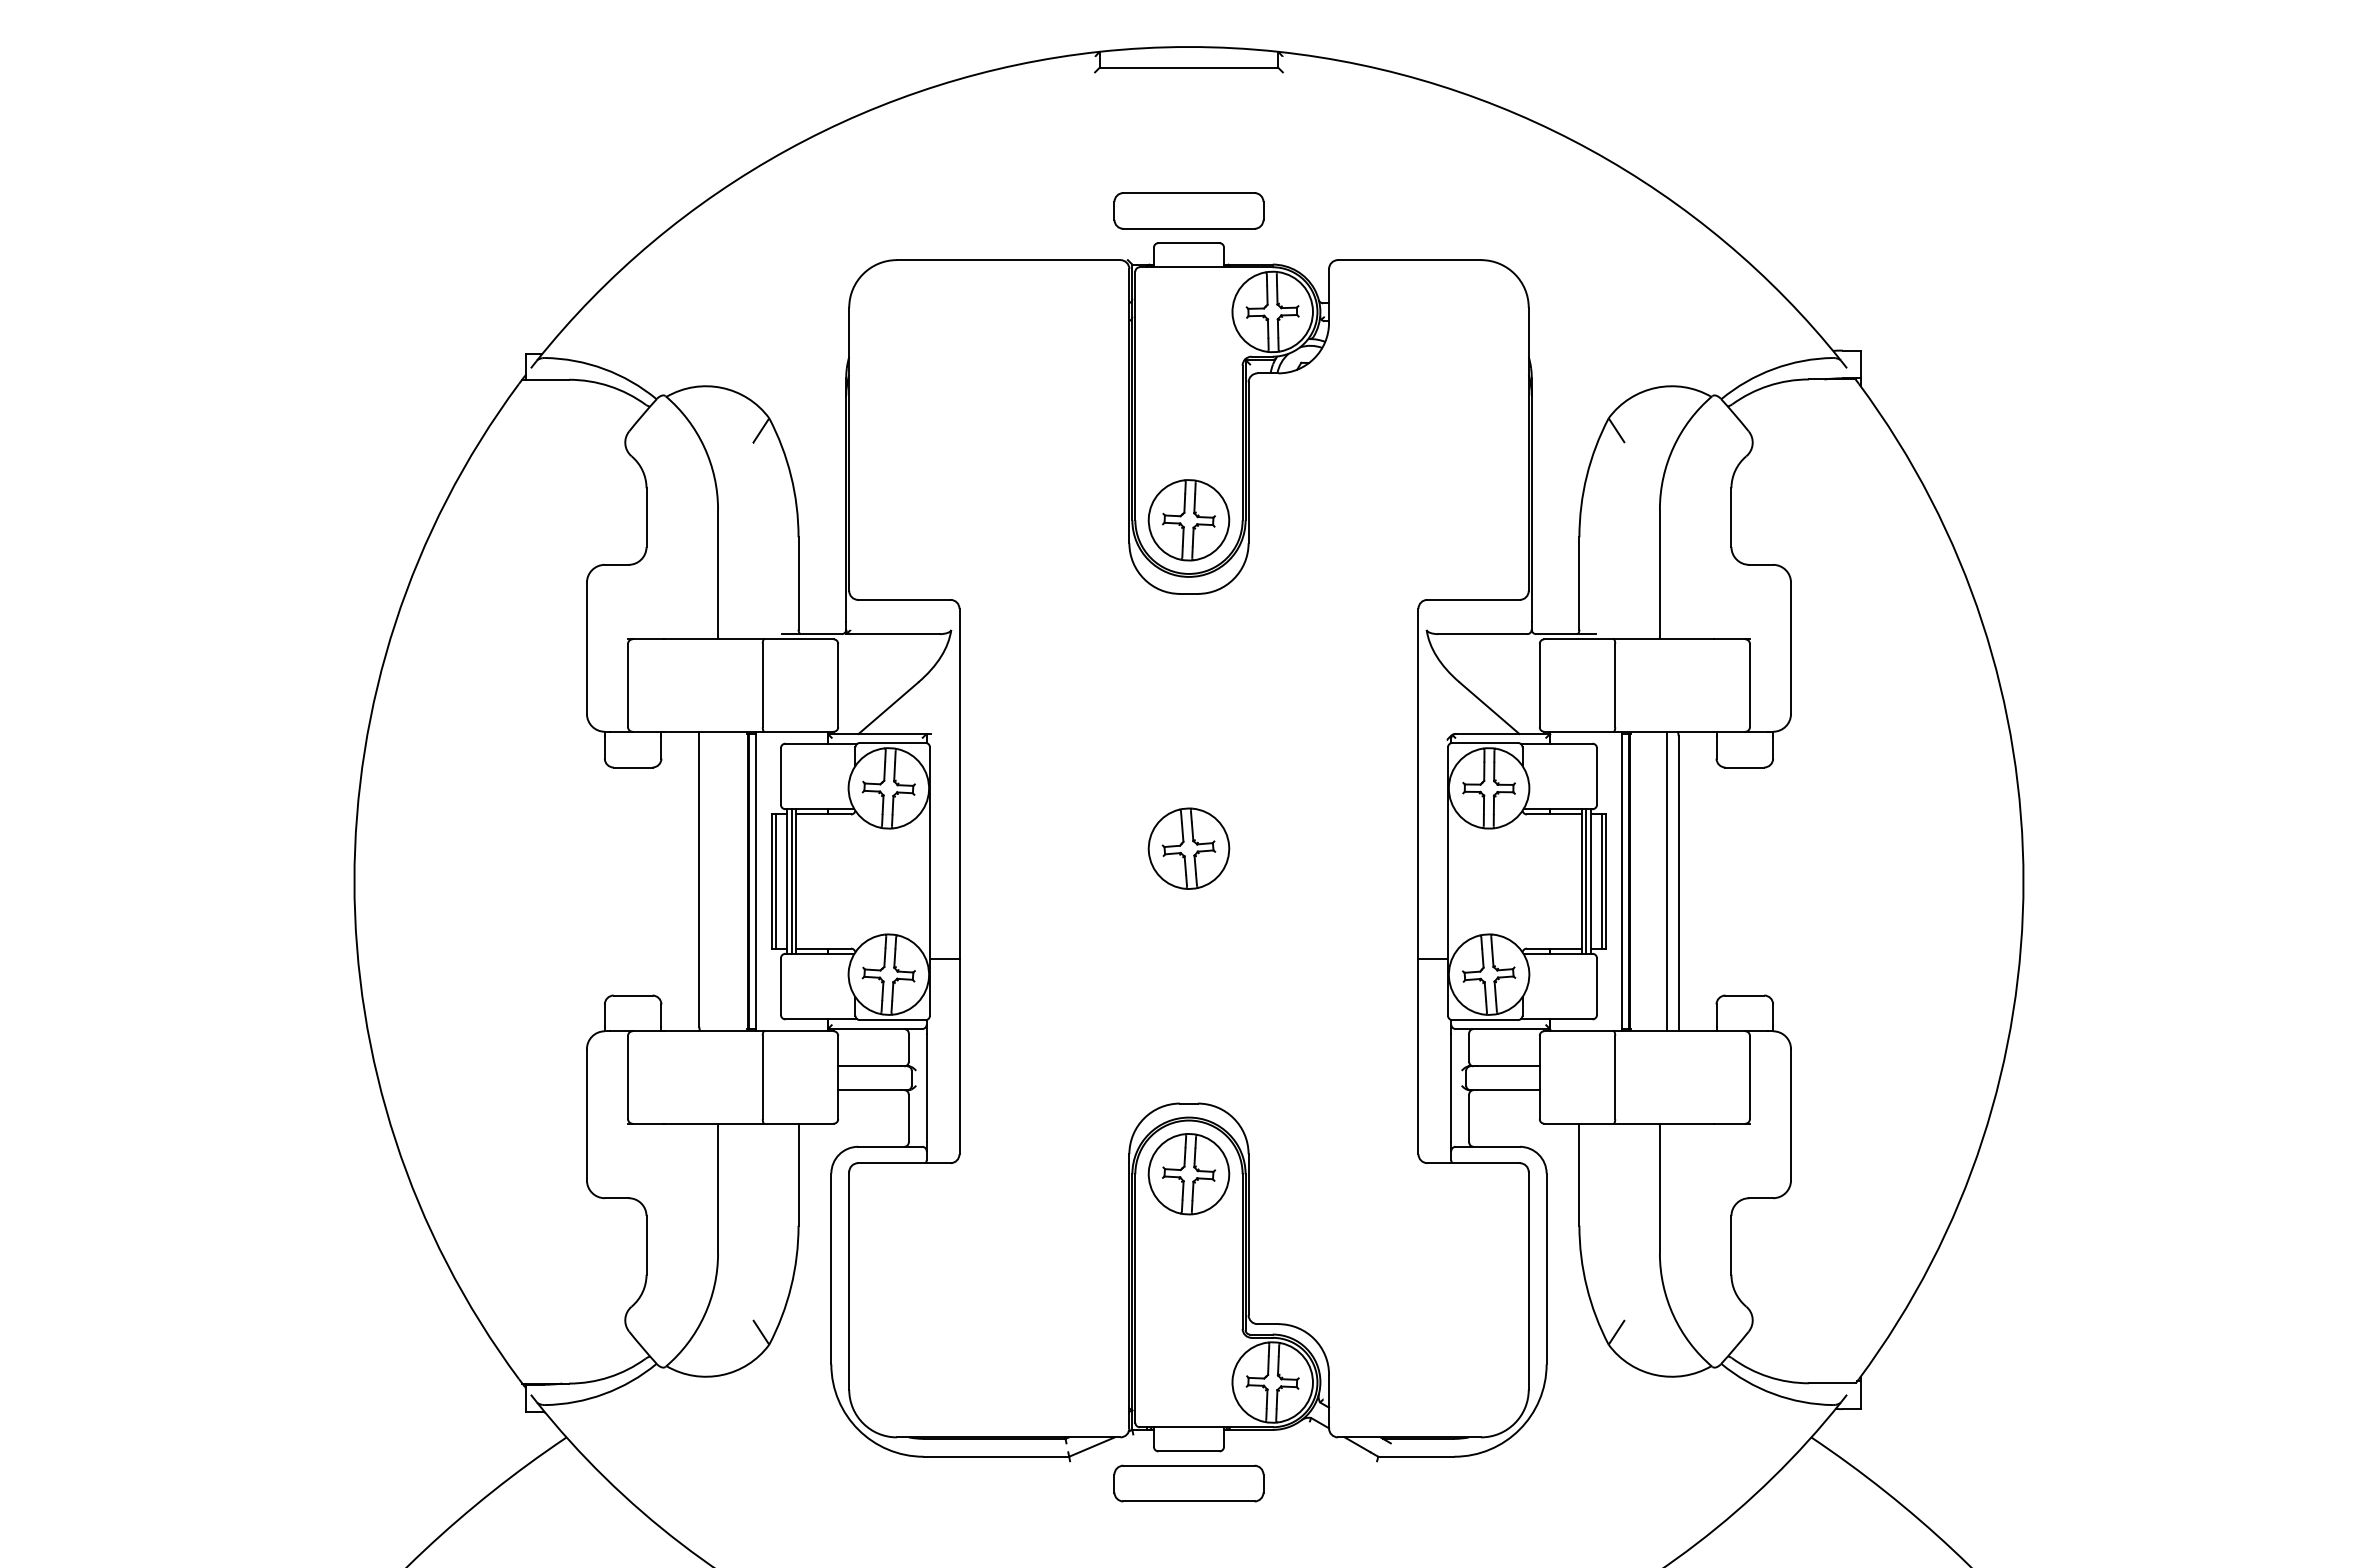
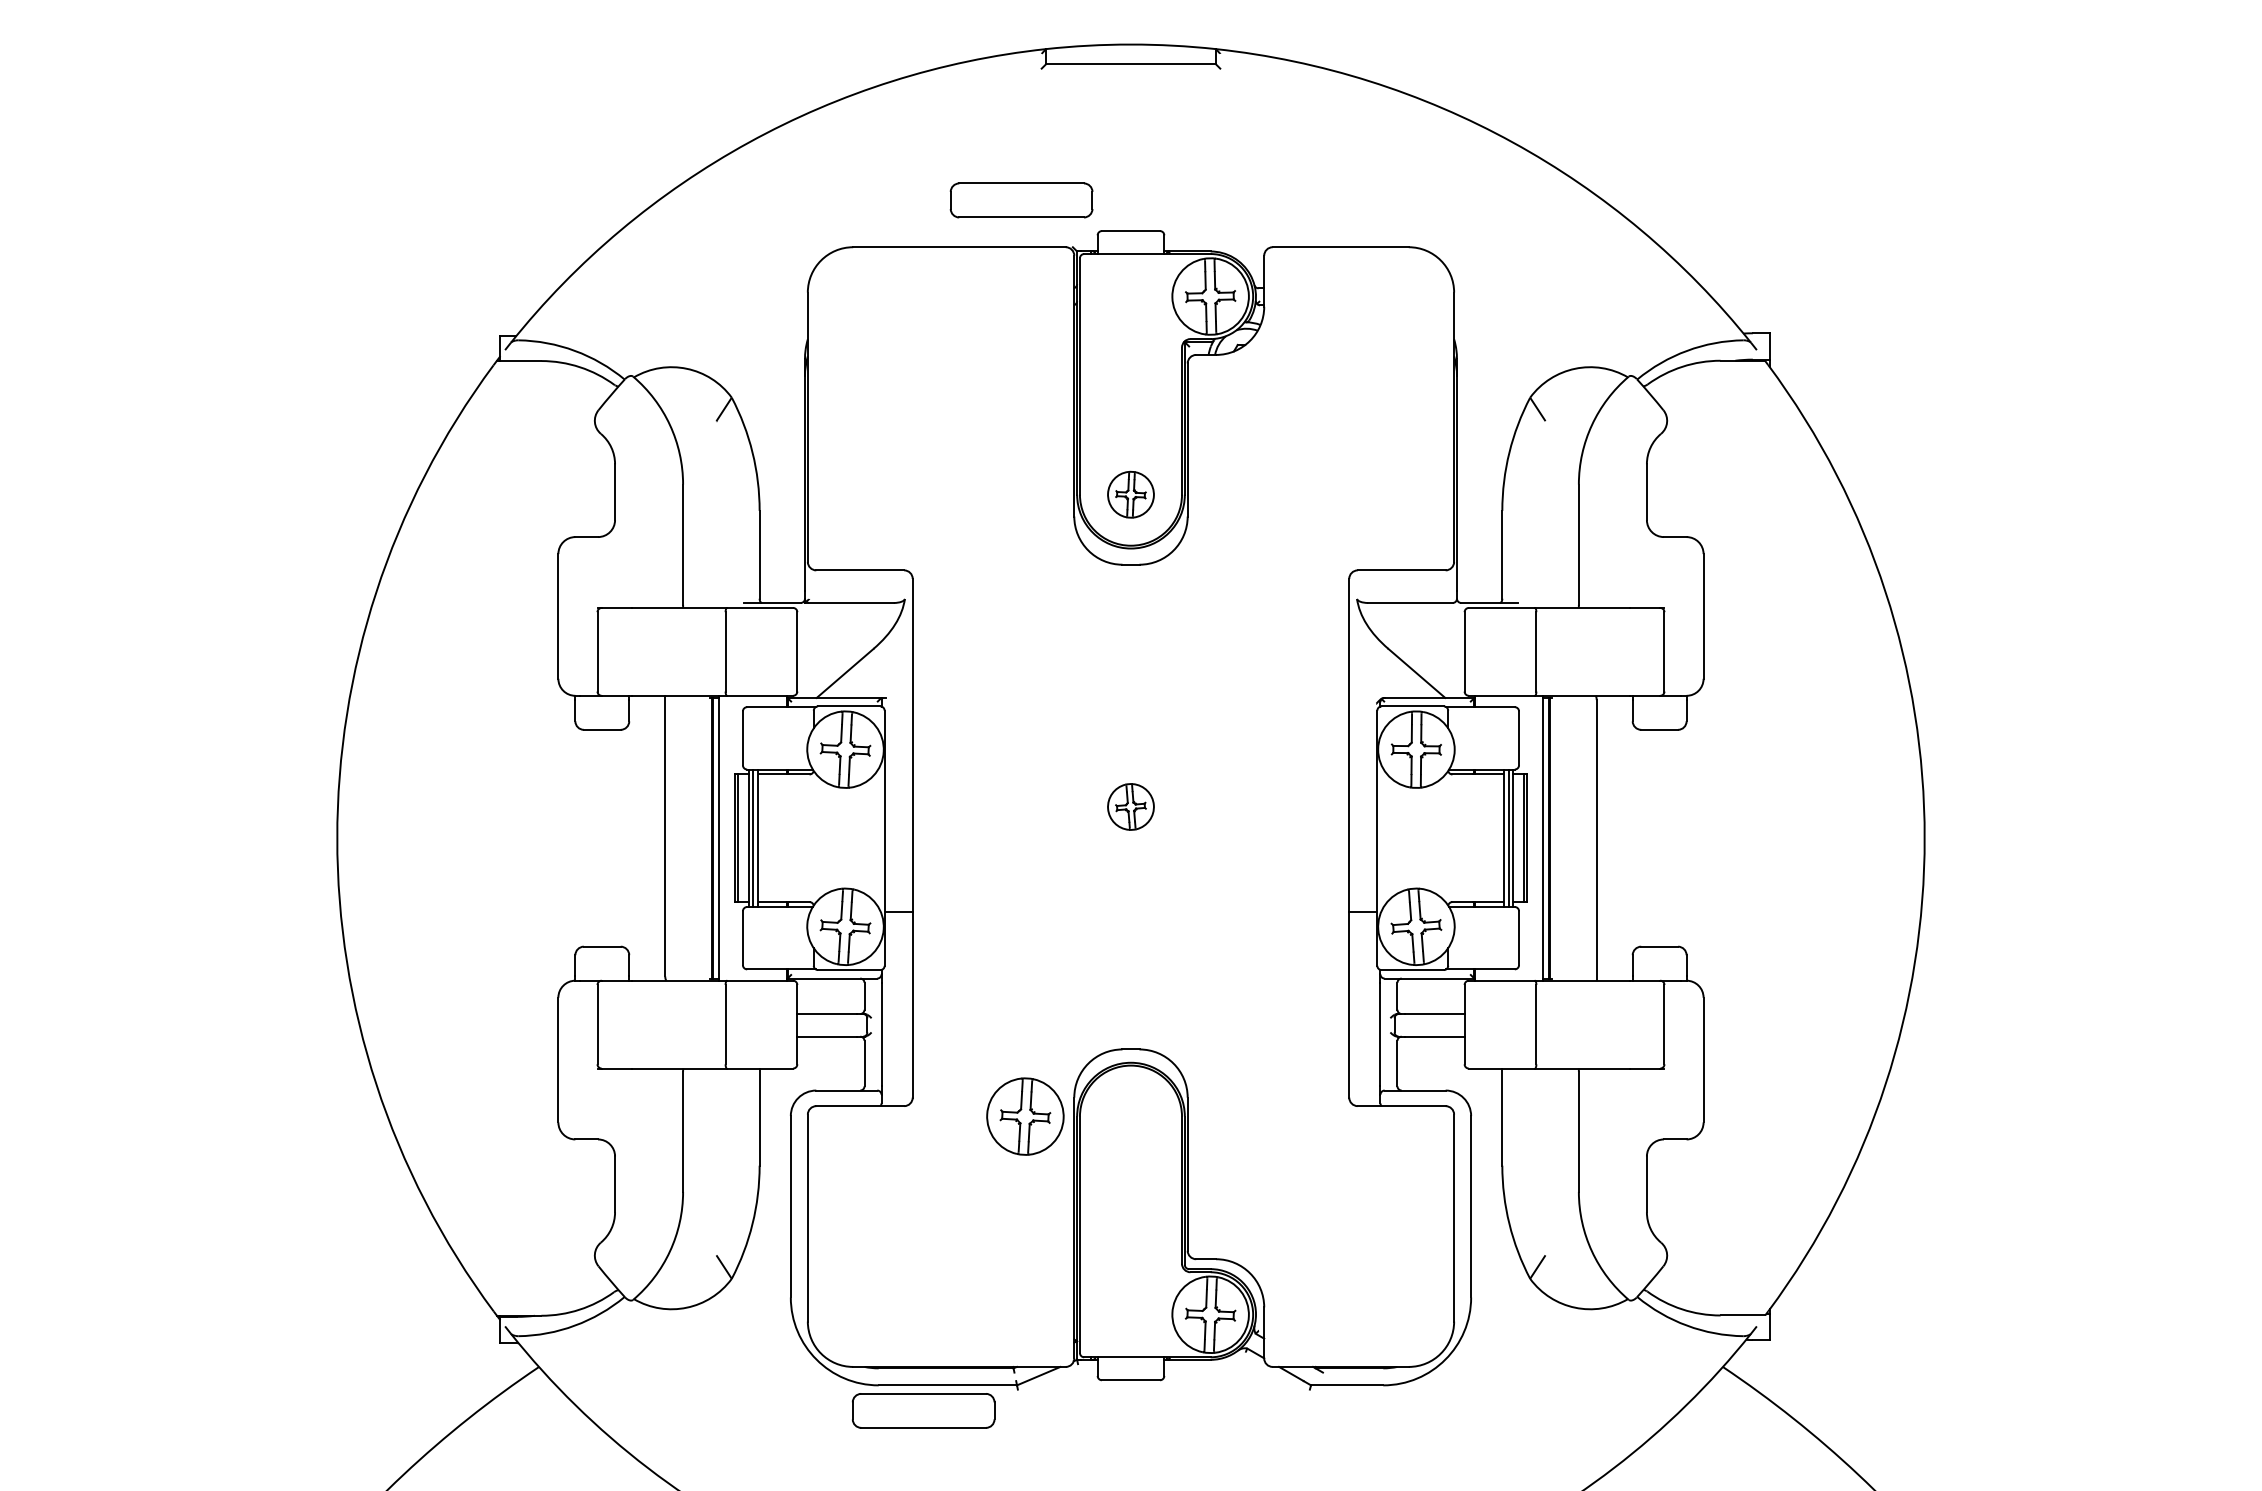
part: (1188, 210) -> (1021, 200), moved
part: (1188, 520) -> (1130, 494), size x0.6
part: (1188, 848) -> (1130, 806), size x0.6
line: (1666, 881) -> (1585, 838), removed
part: (1188, 1174) -> (1024, 1116), moved
part: (1188, 1483) -> (923, 1410), moved

